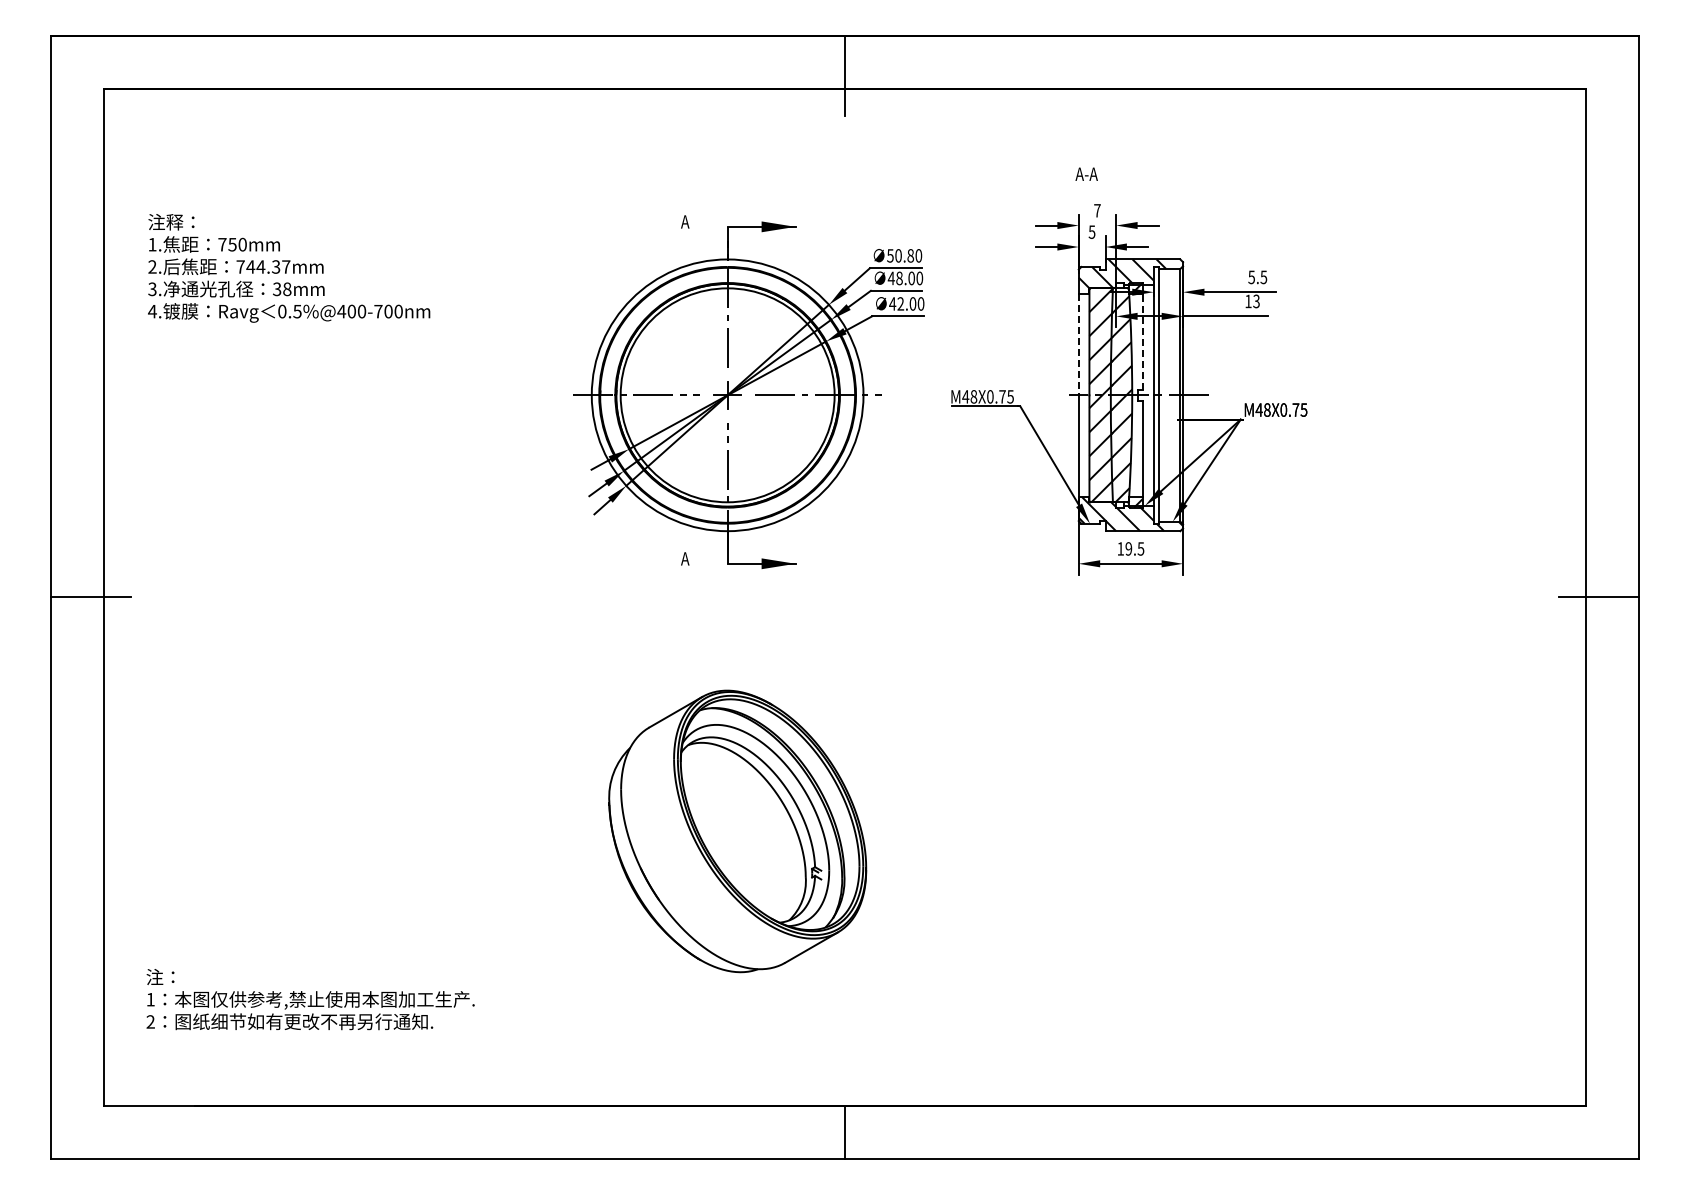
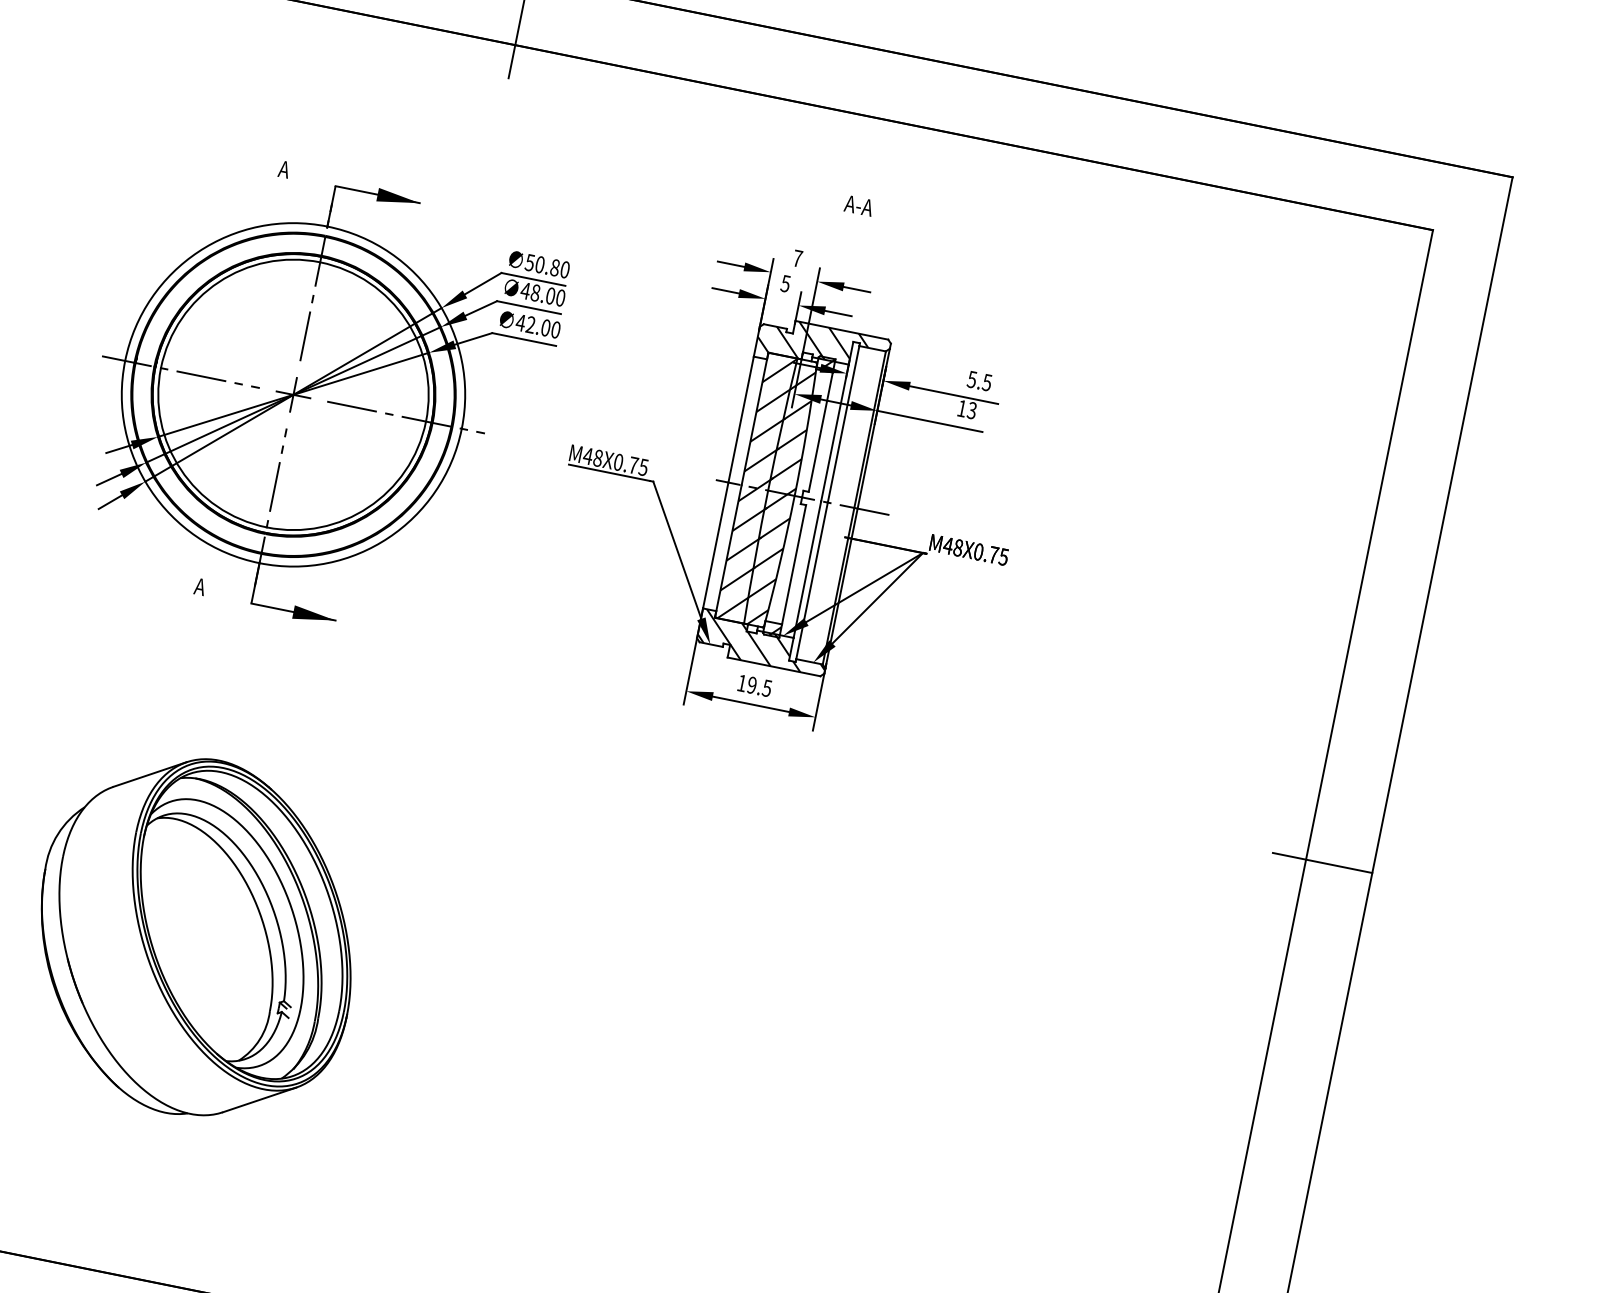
text: (1086, 173) -> (858, 204), moved
line: (1142, 341) -> (820, 431), dashed -> solid
line: (1078, 344) -> (740, 419), dashed -> solid

